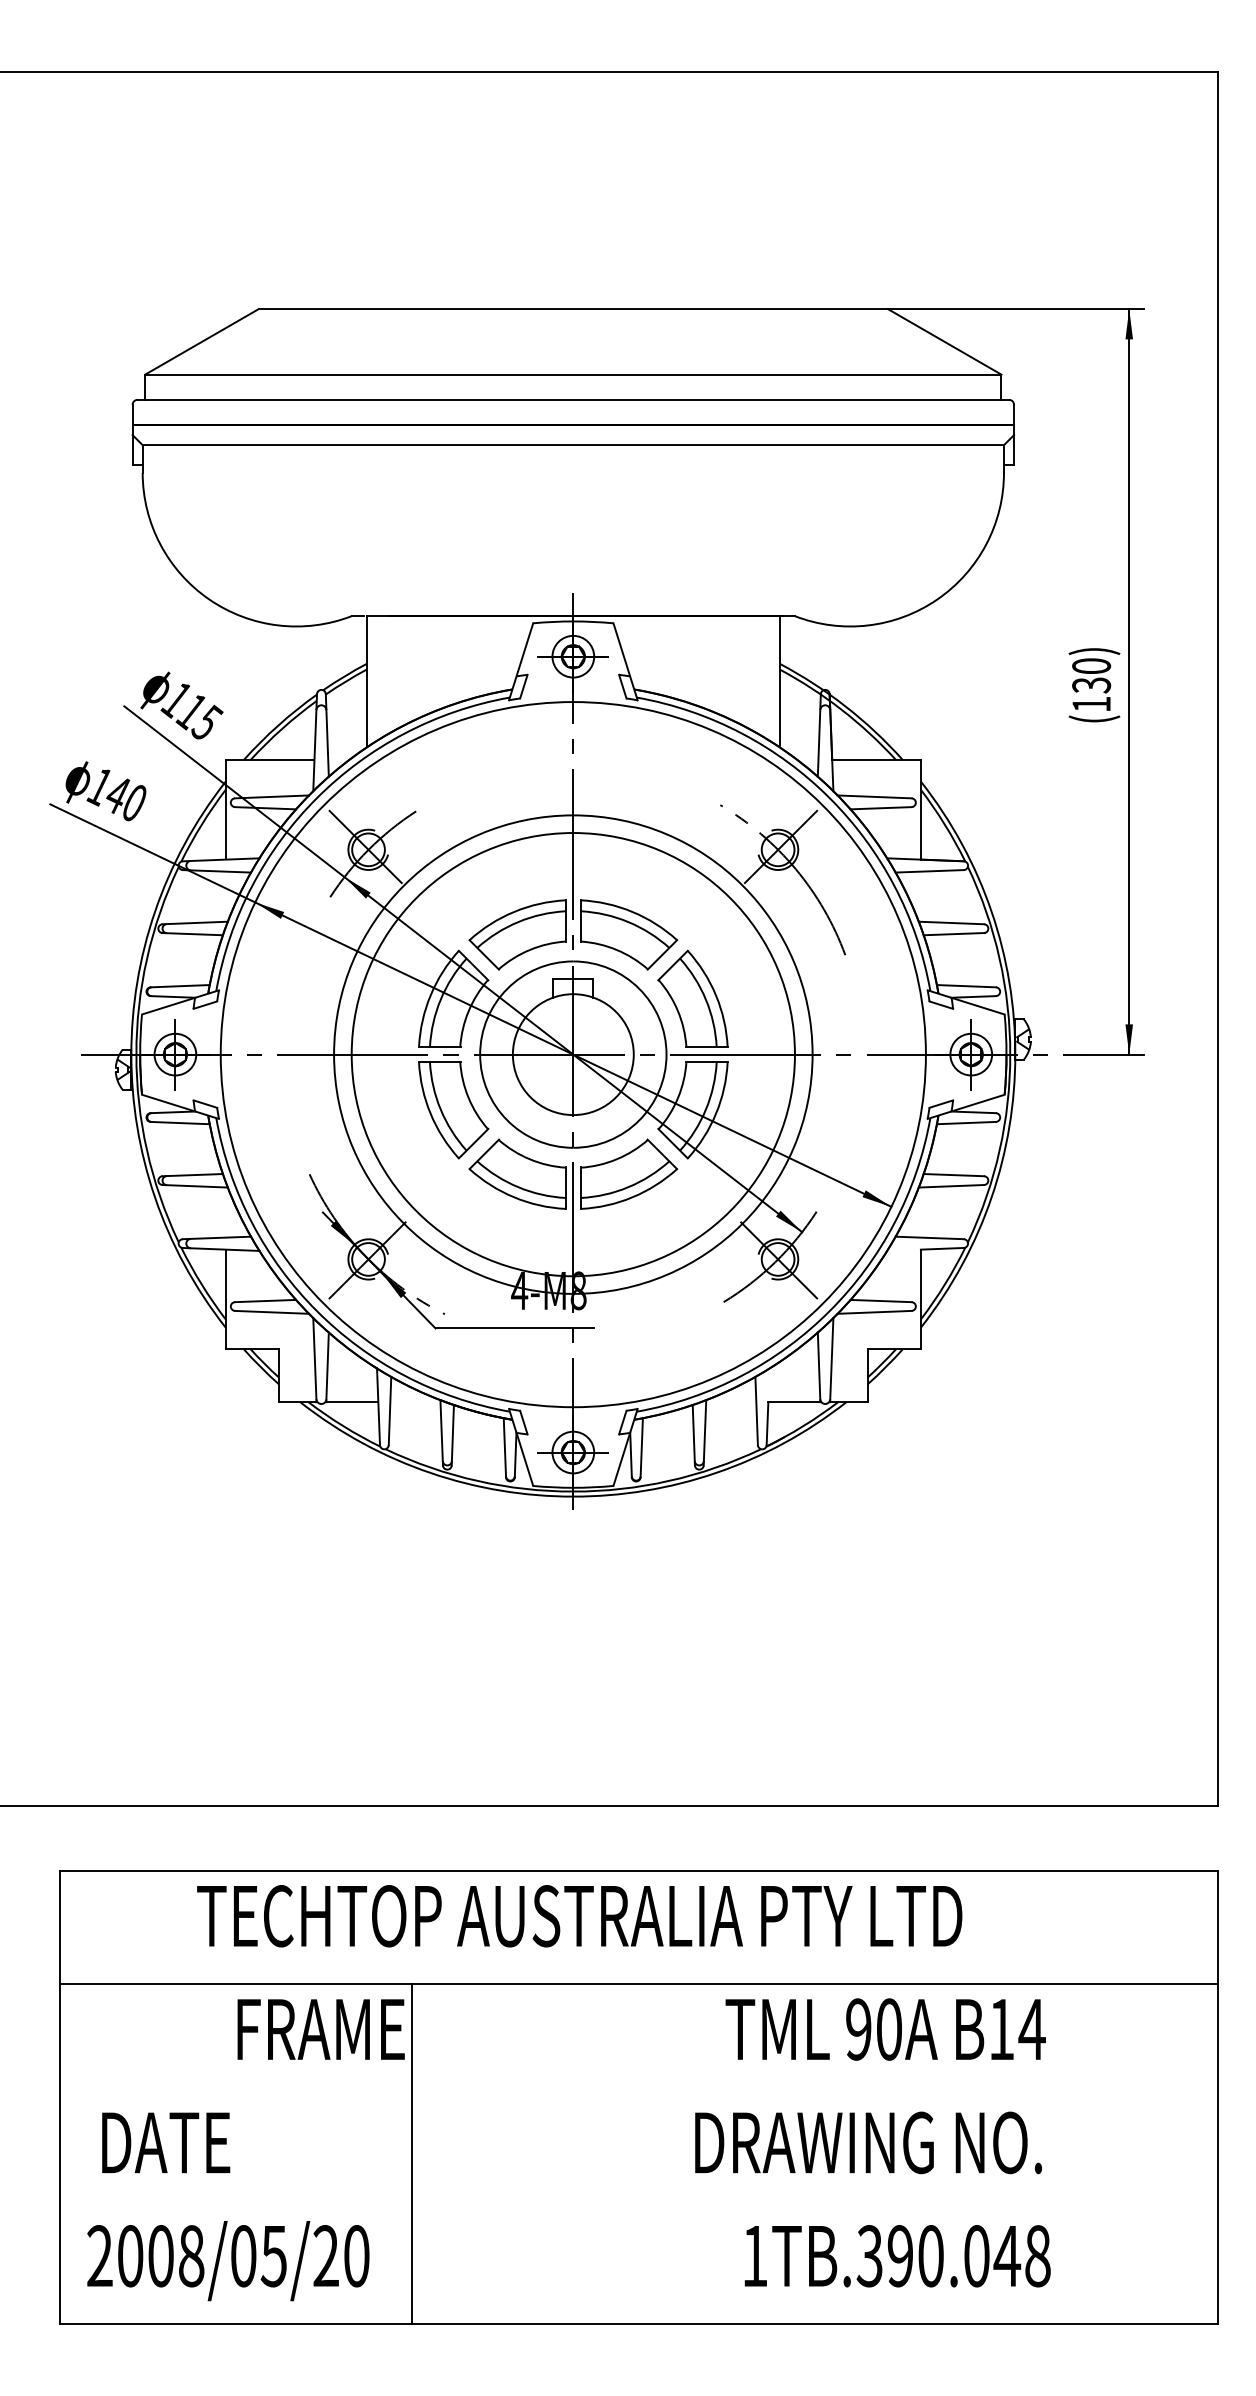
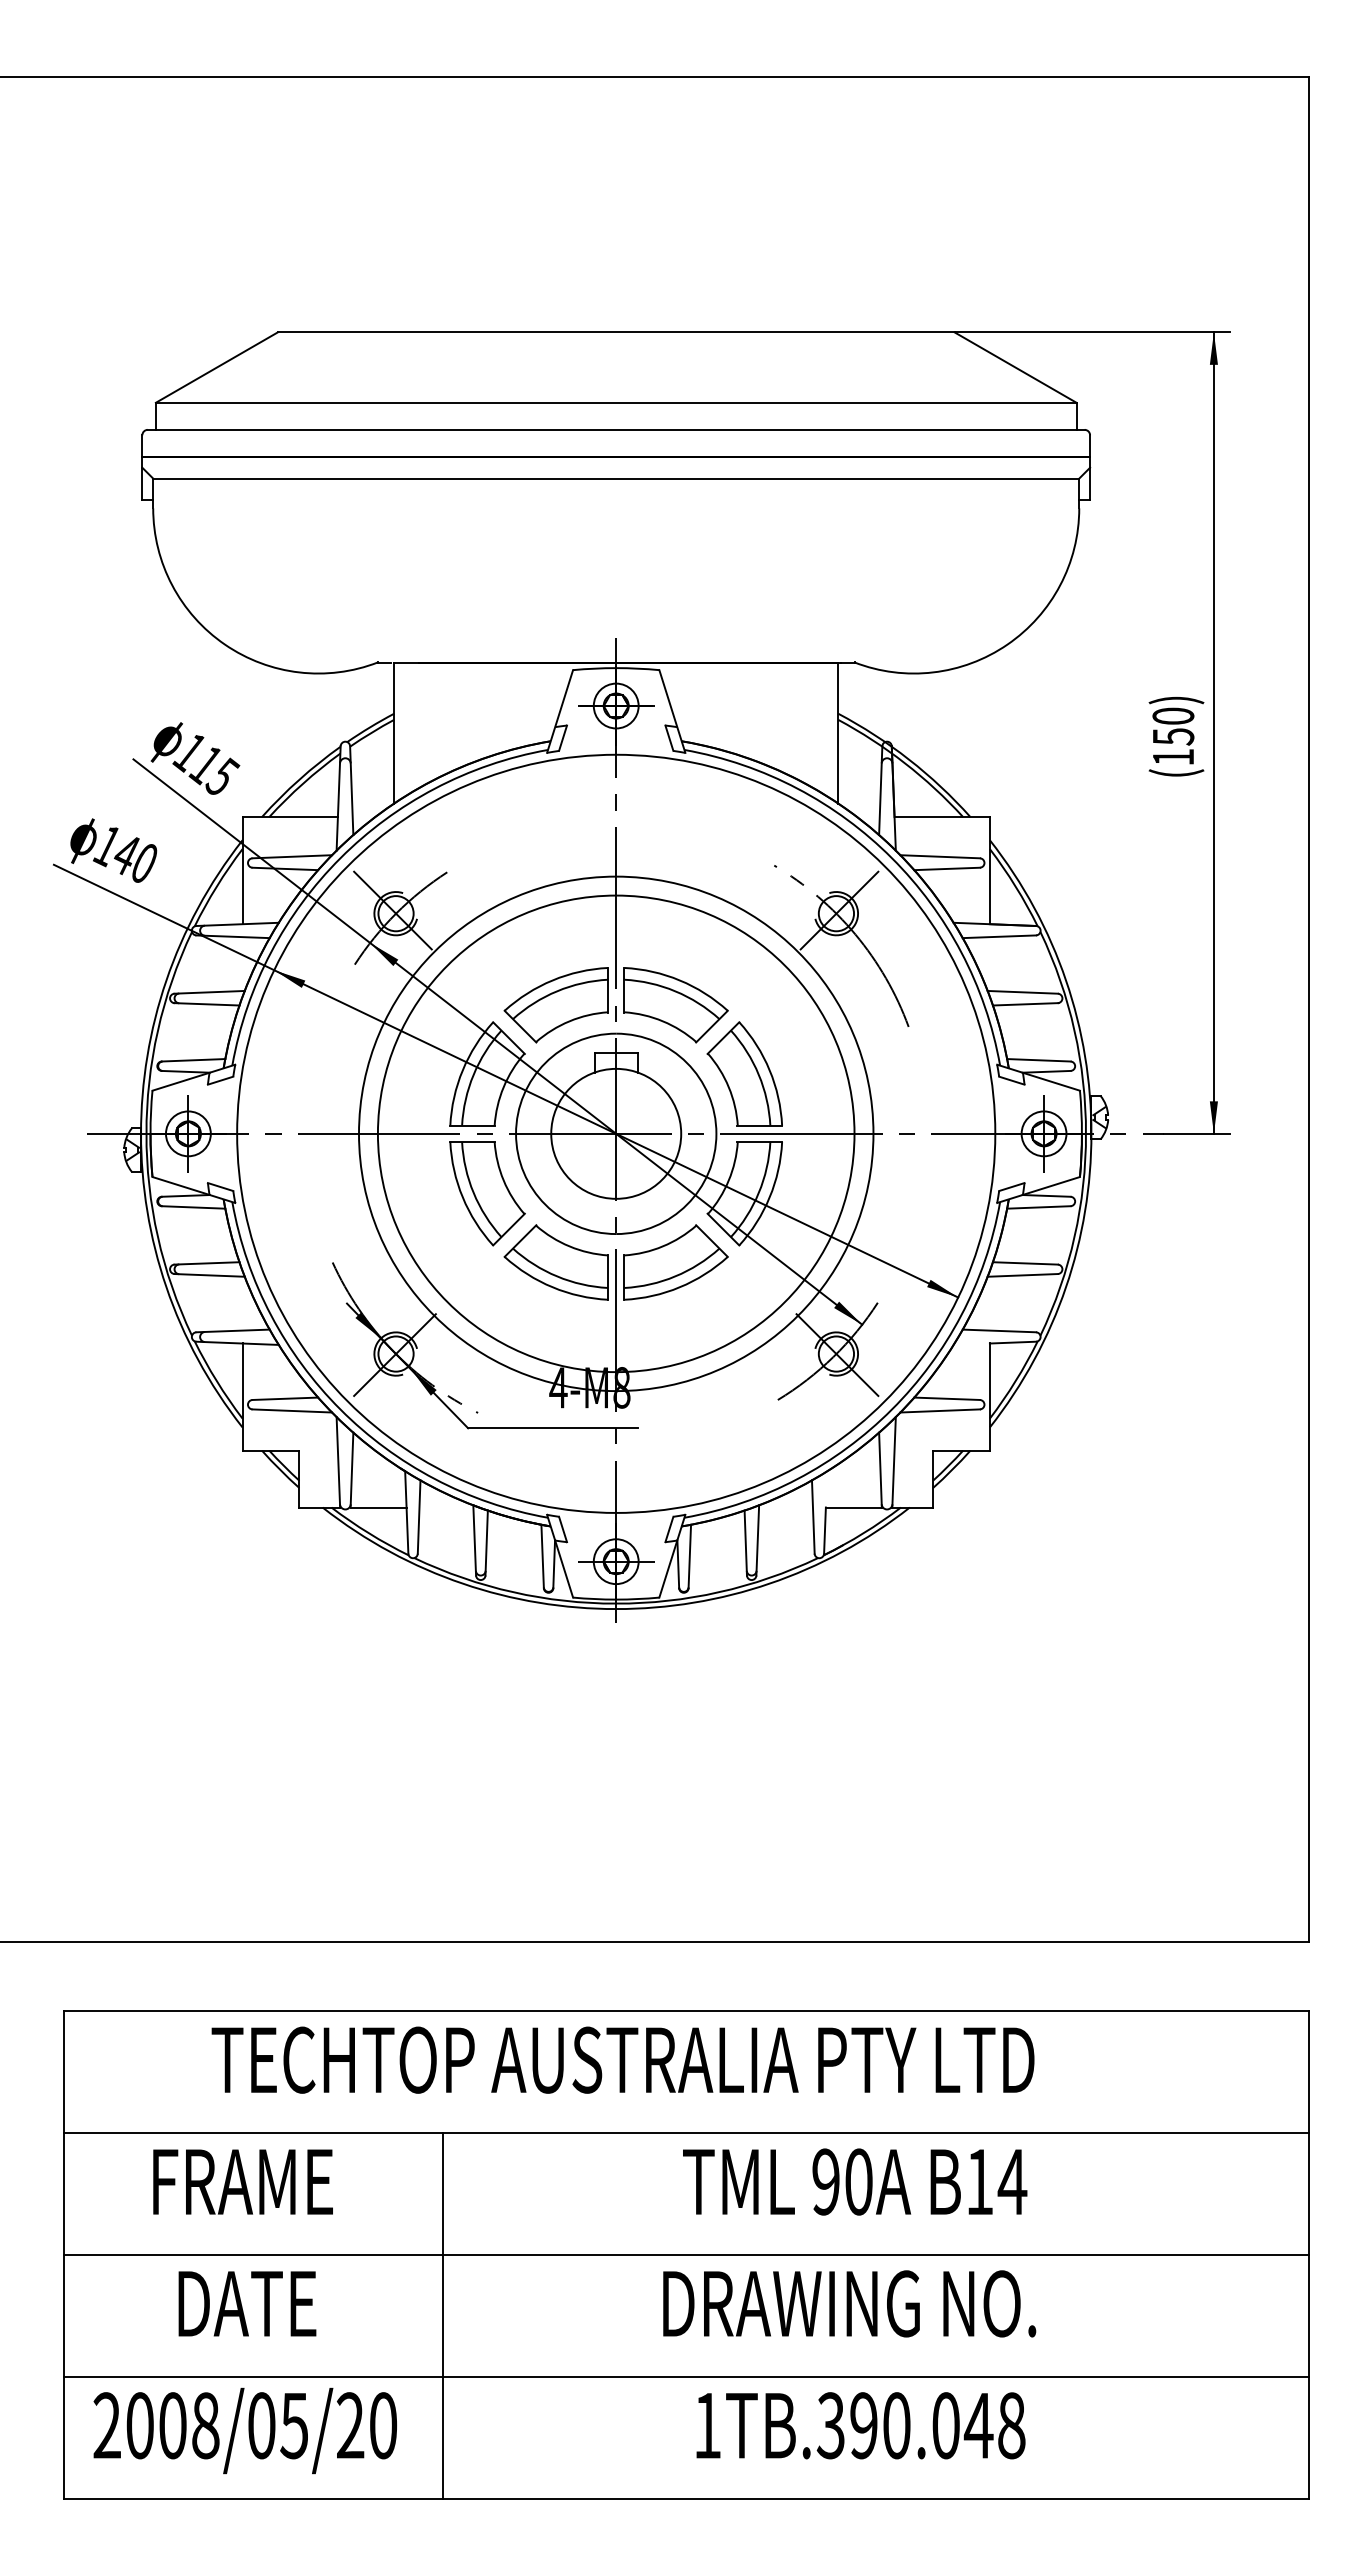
text: (1090, 685) -> (1172, 736), (130) -> (150)
text: (320, 2029) -> (242, 2181), moved
text: (886, 2029) -> (855, 2181), moved
line: (638, 2097) -> (686, 2255), added
text: (166, 2142) -> (247, 2303), moved
text: (868, 2142) -> (849, 2303), moved
line: (638, 2210) -> (686, 2376), added
text: (897, 2255) -> (860, 2425), moved

